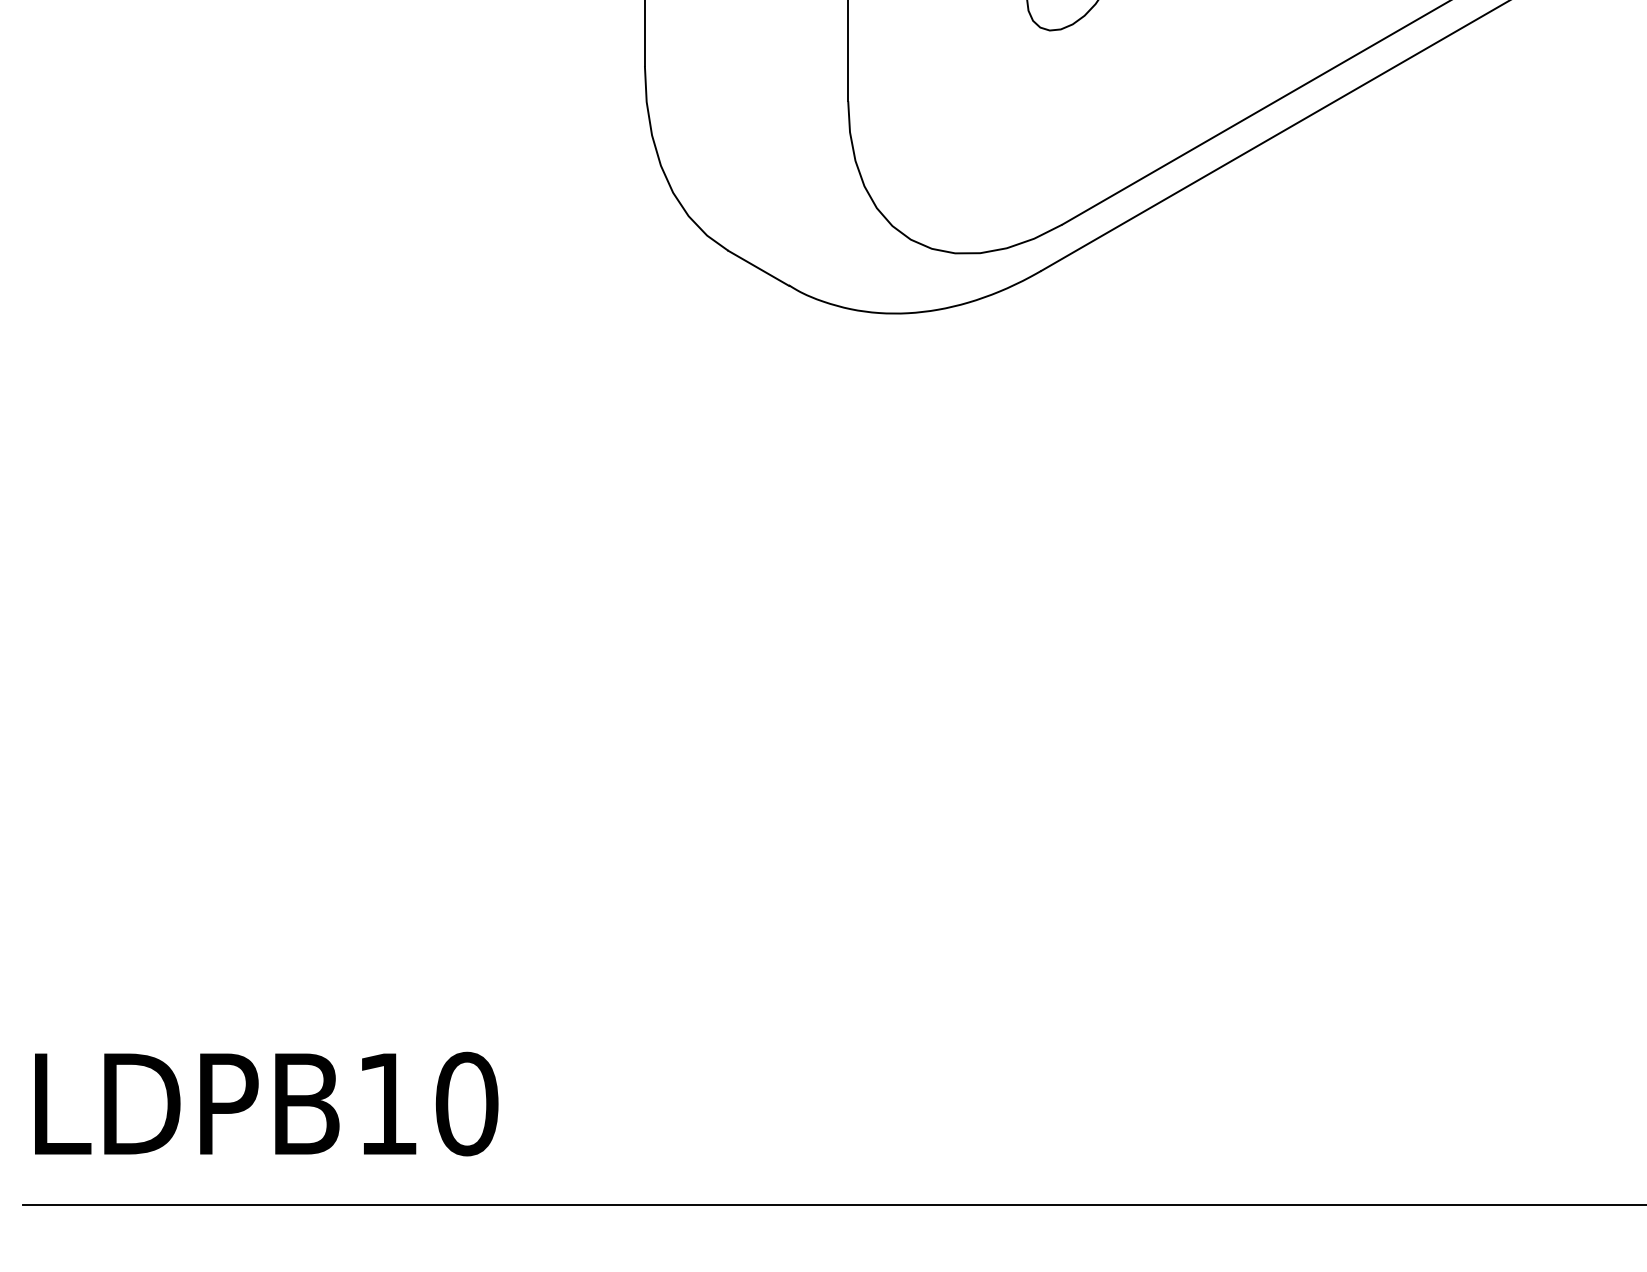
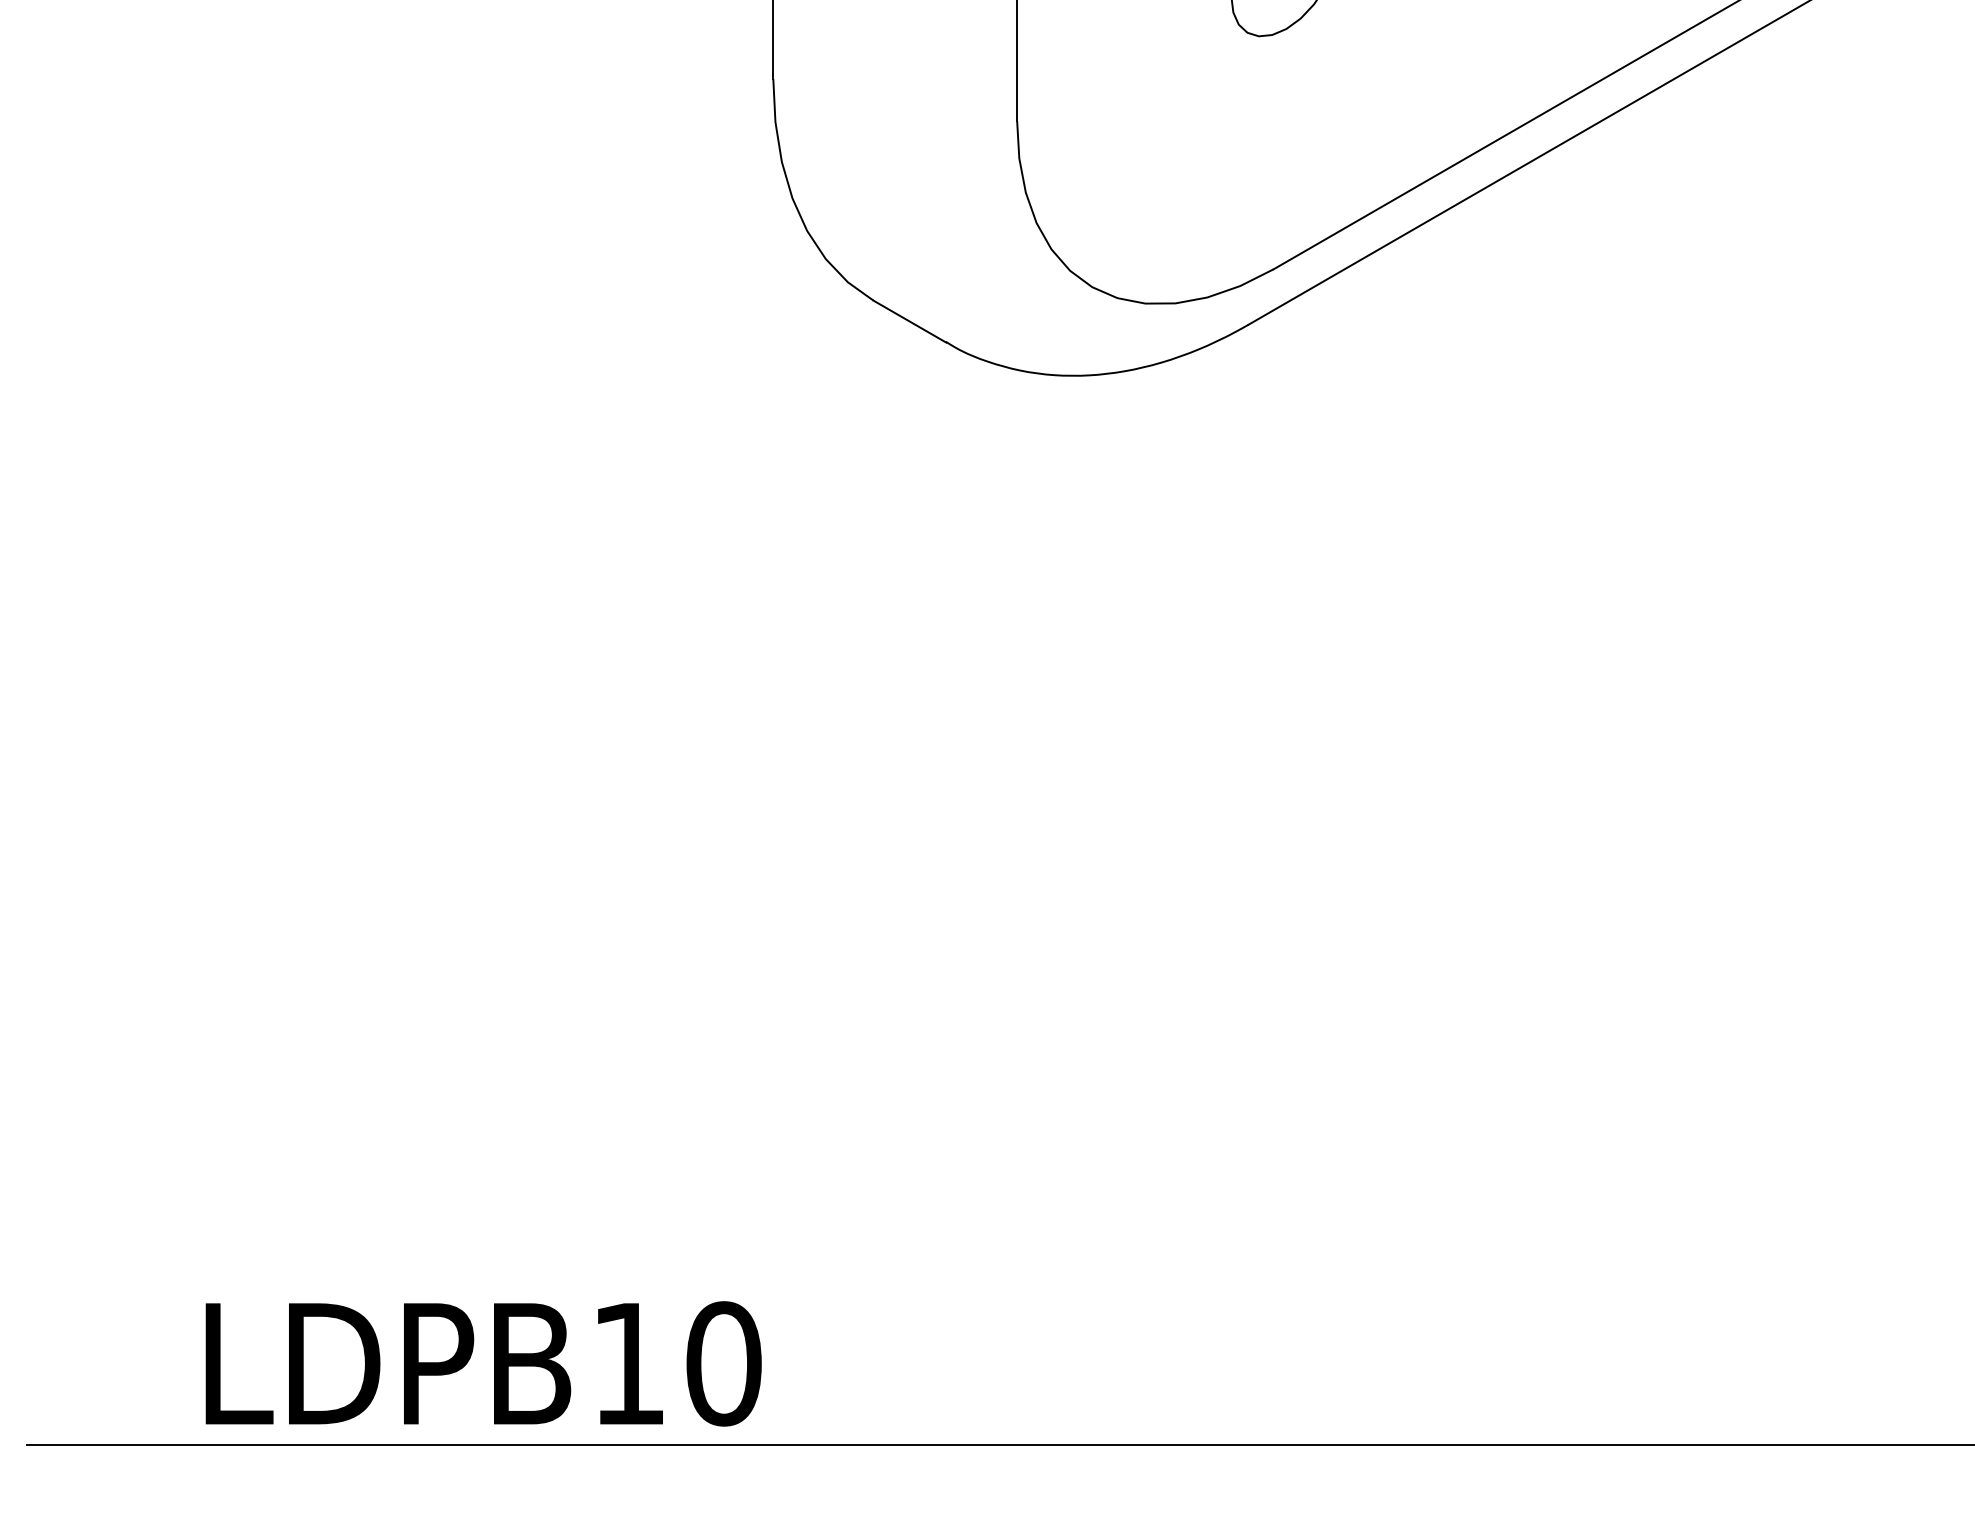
text: (266, 1103) -> (483, 1363), moved

